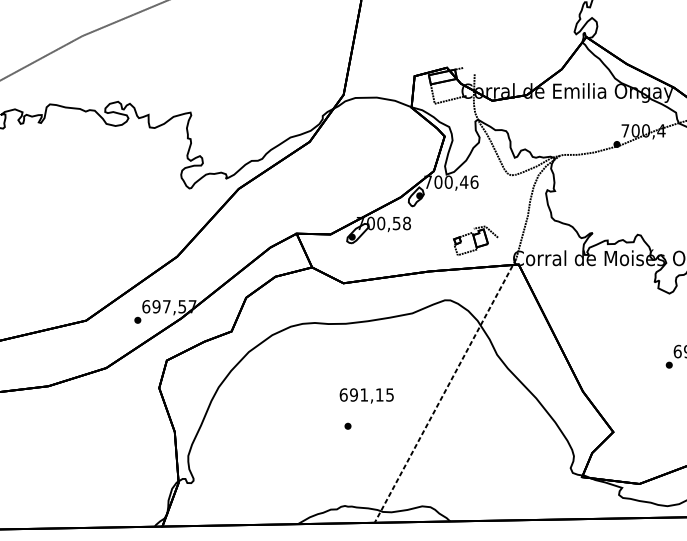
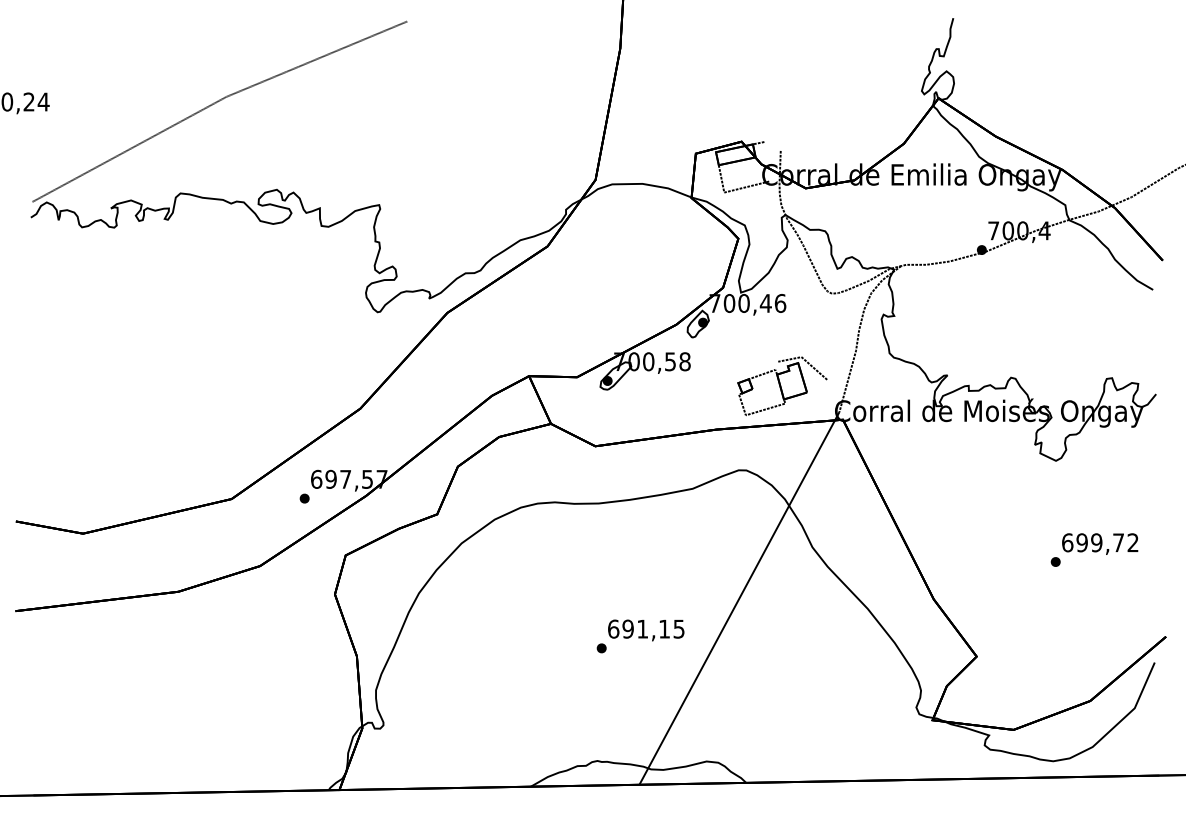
part: (475, 241) -> (782, 386), size x1.43
line: (445, 391) -> (739, 598), dashed -> solid
text: (366, 395) -> (646, 630), moved

